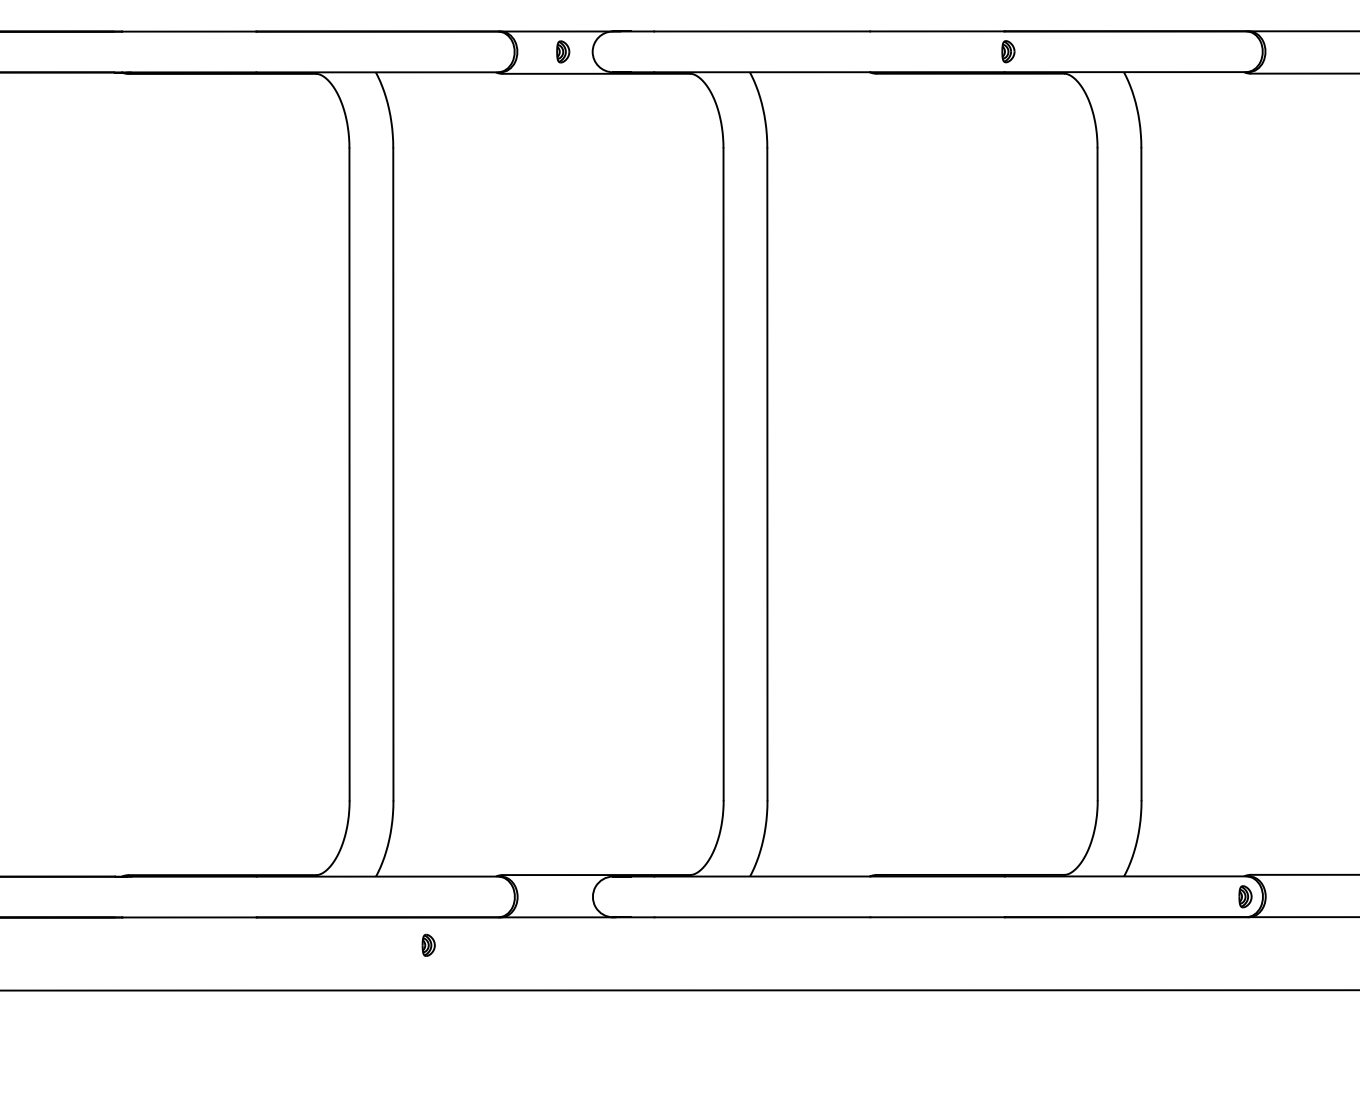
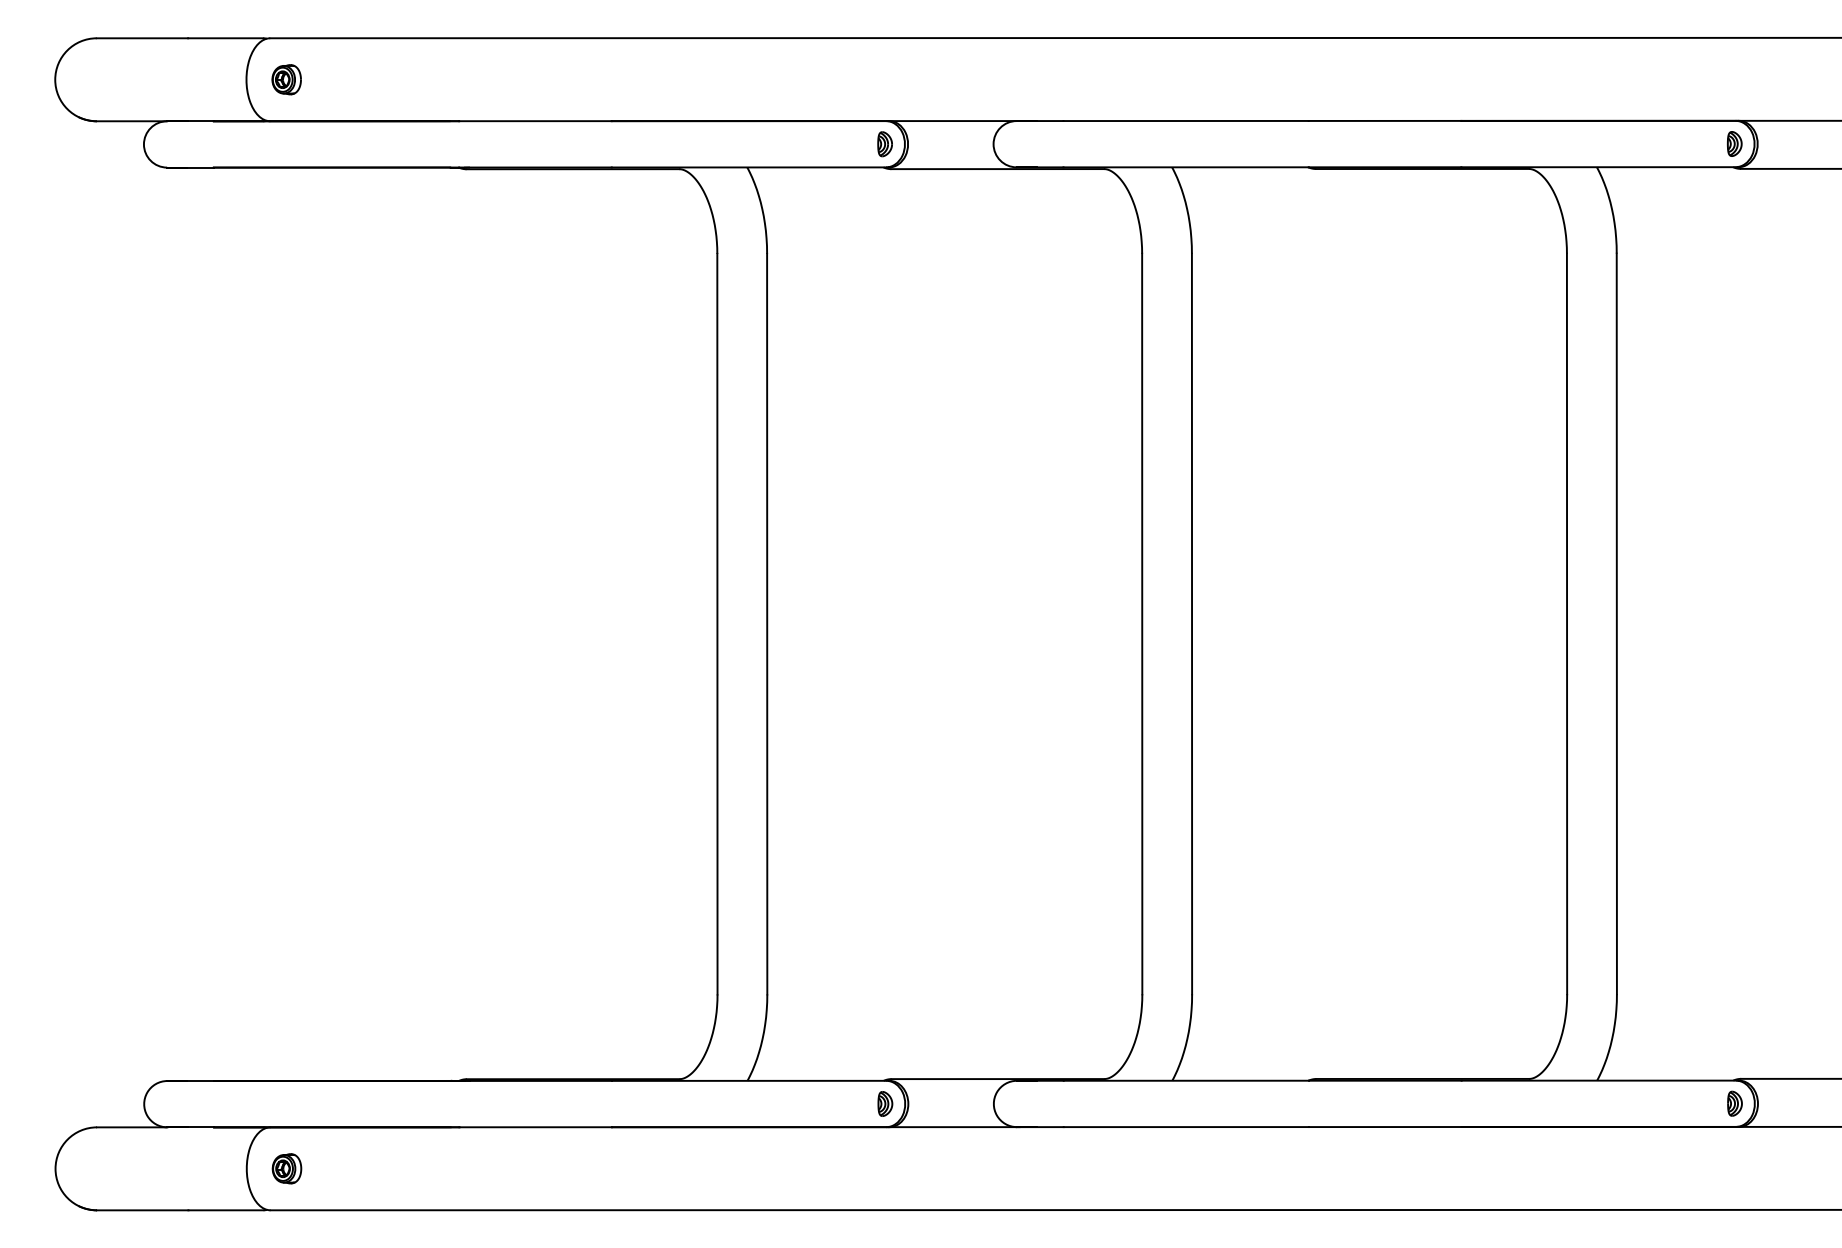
part: (1008, 51) -> (1734, 143), moved
part: (562, 52) -> (884, 144), moved
part: (428, 944) -> (885, 1103), moved

